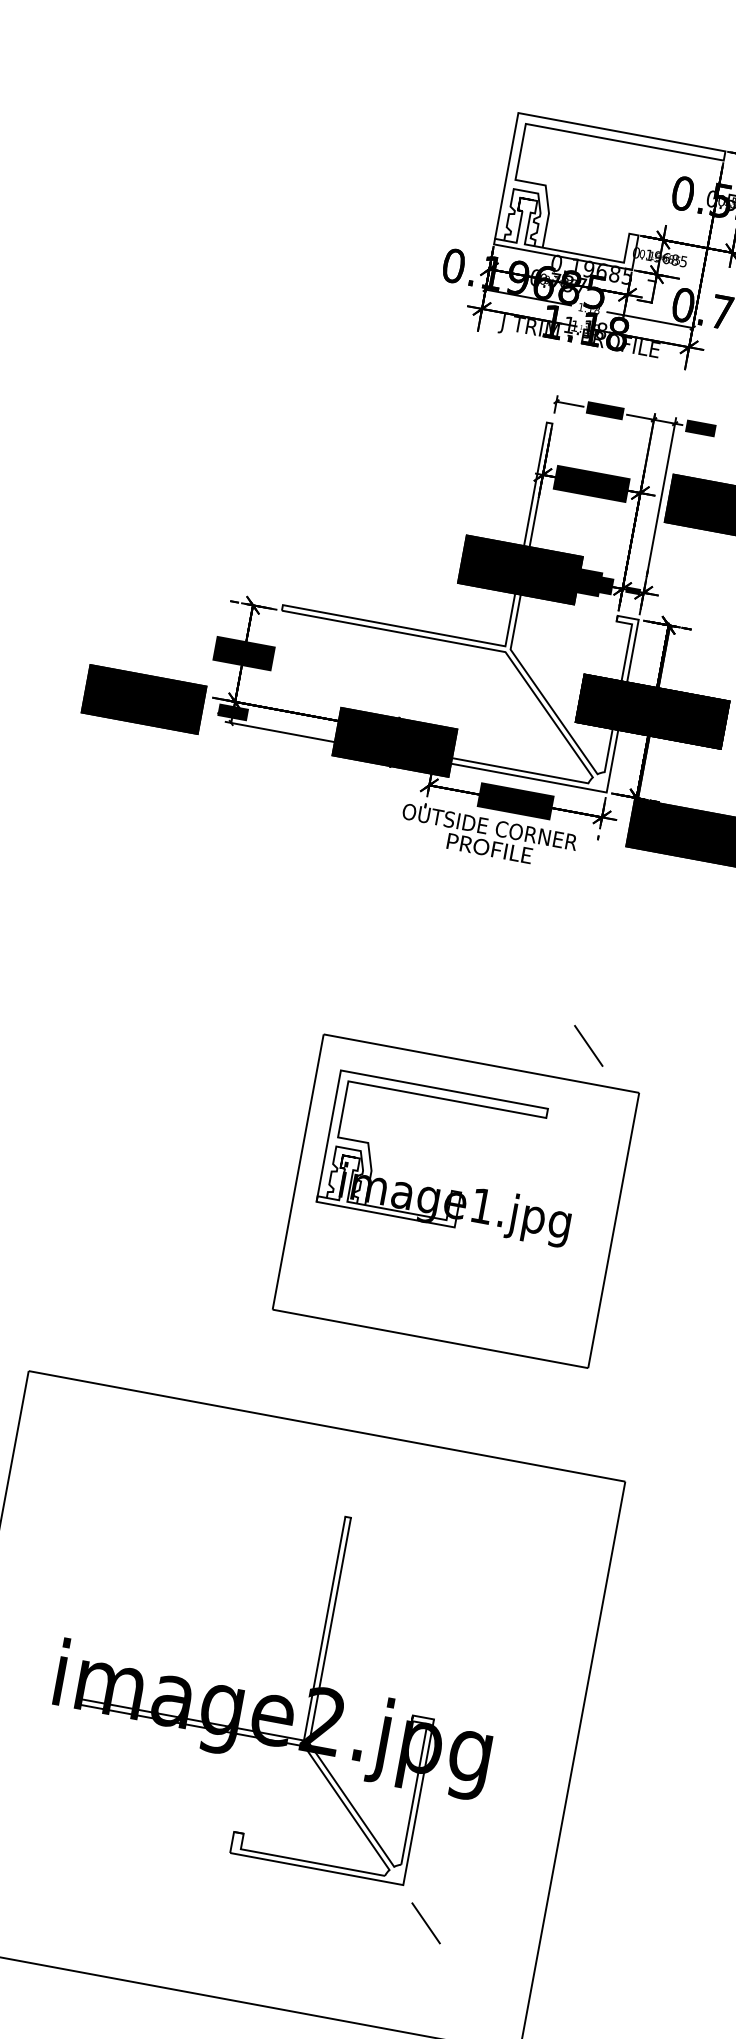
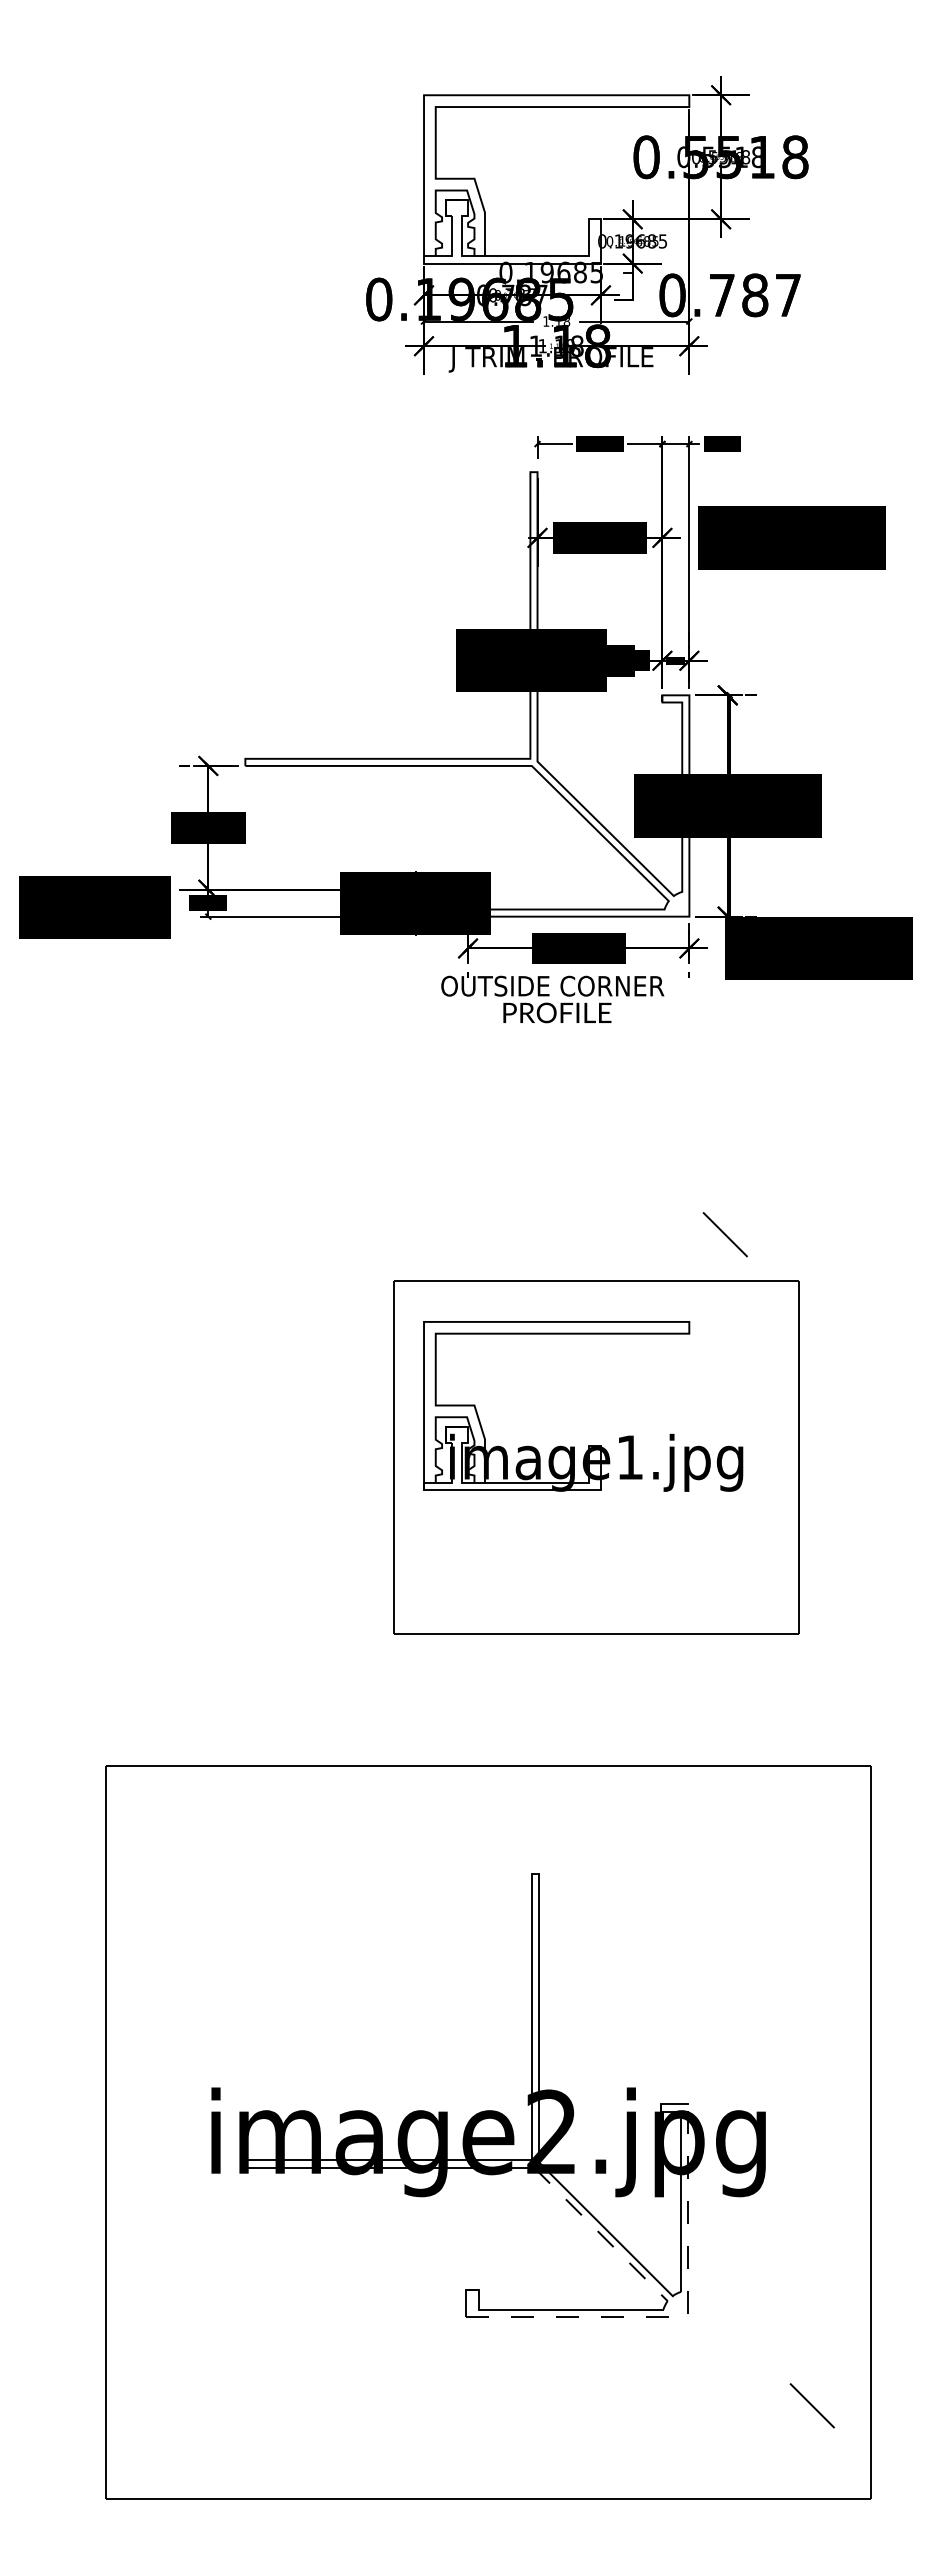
line: (347, 1808) -> (601, 2234), solid -> dashed
line: (400, 1884) -> (684, 2316), solid -> dashed
line: (425, 1922) -> (811, 2405), moved

